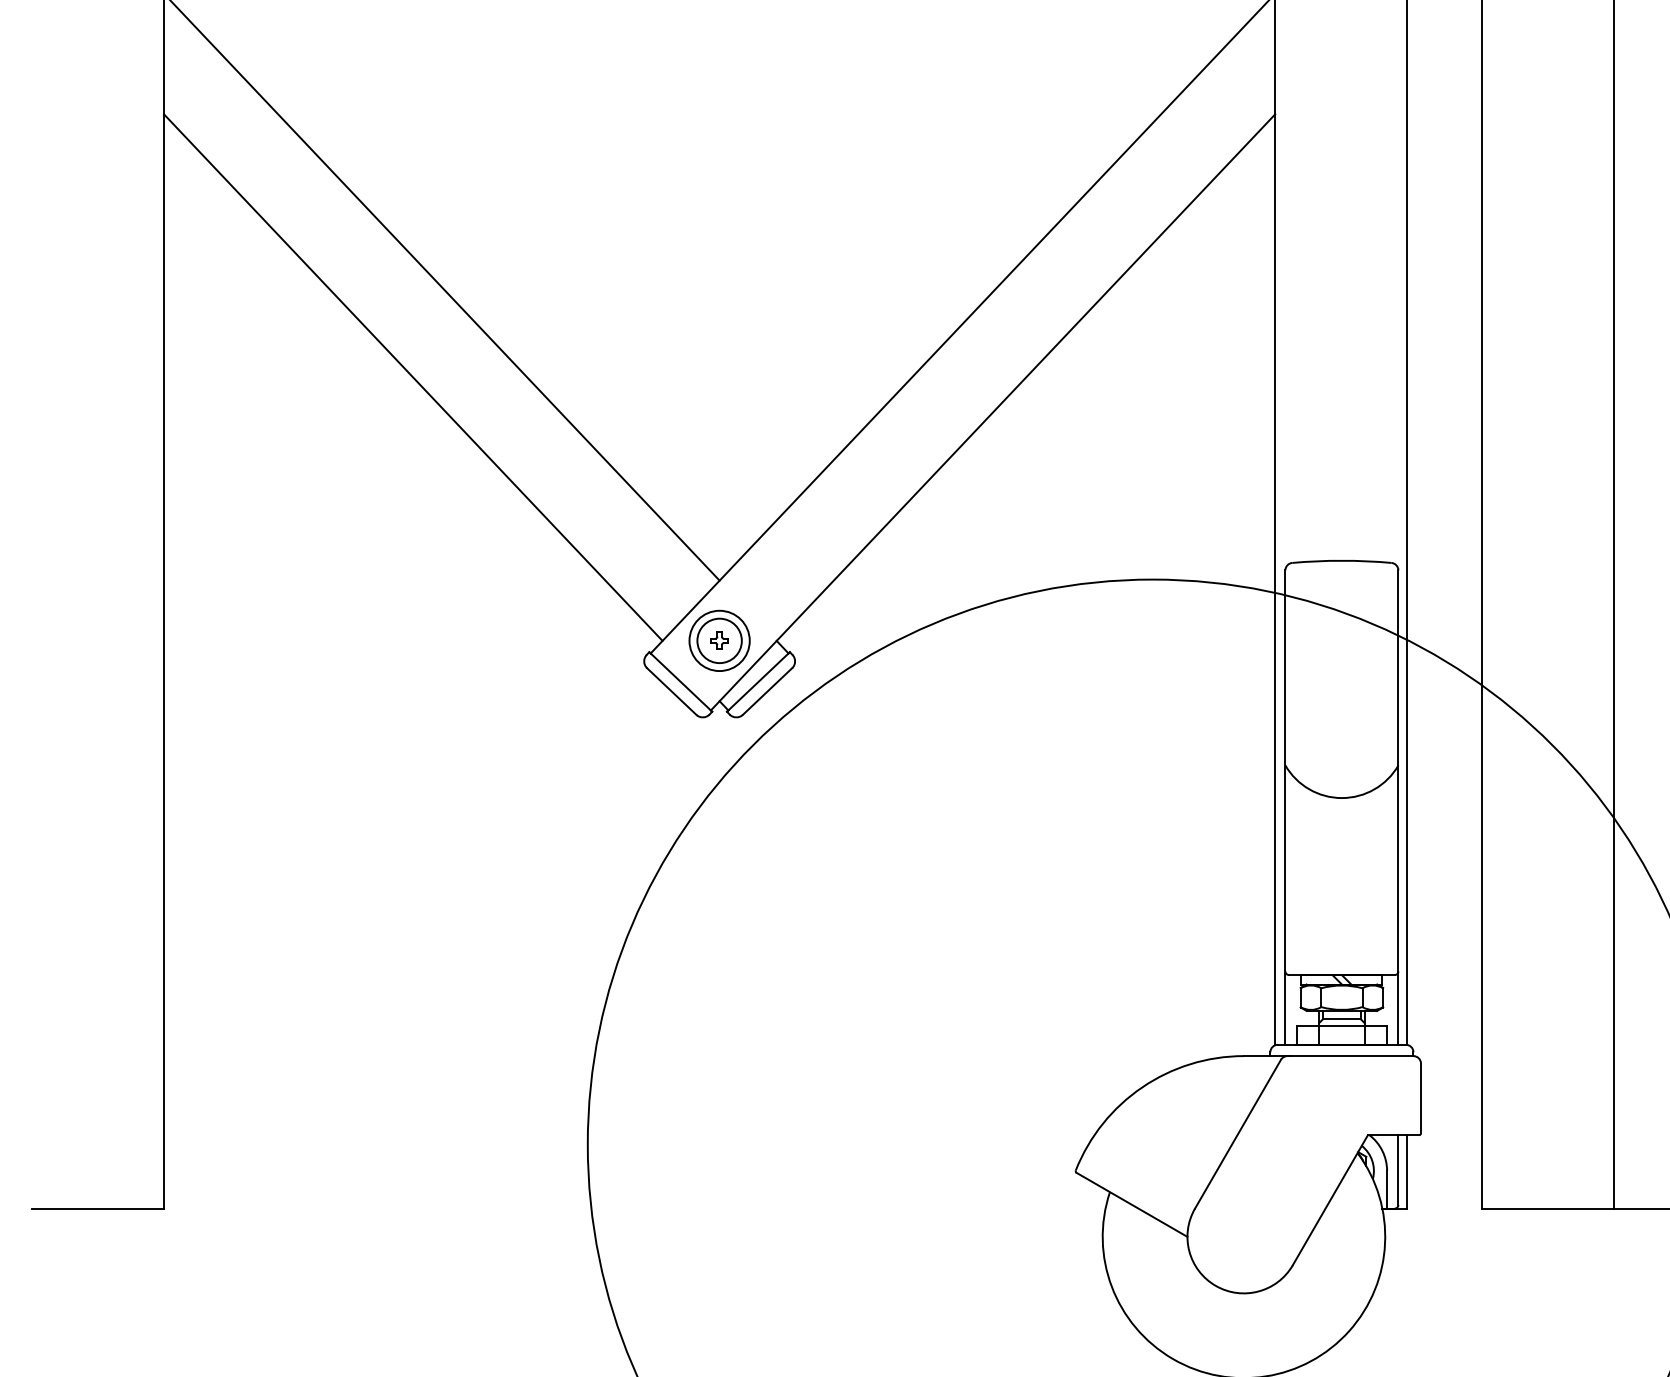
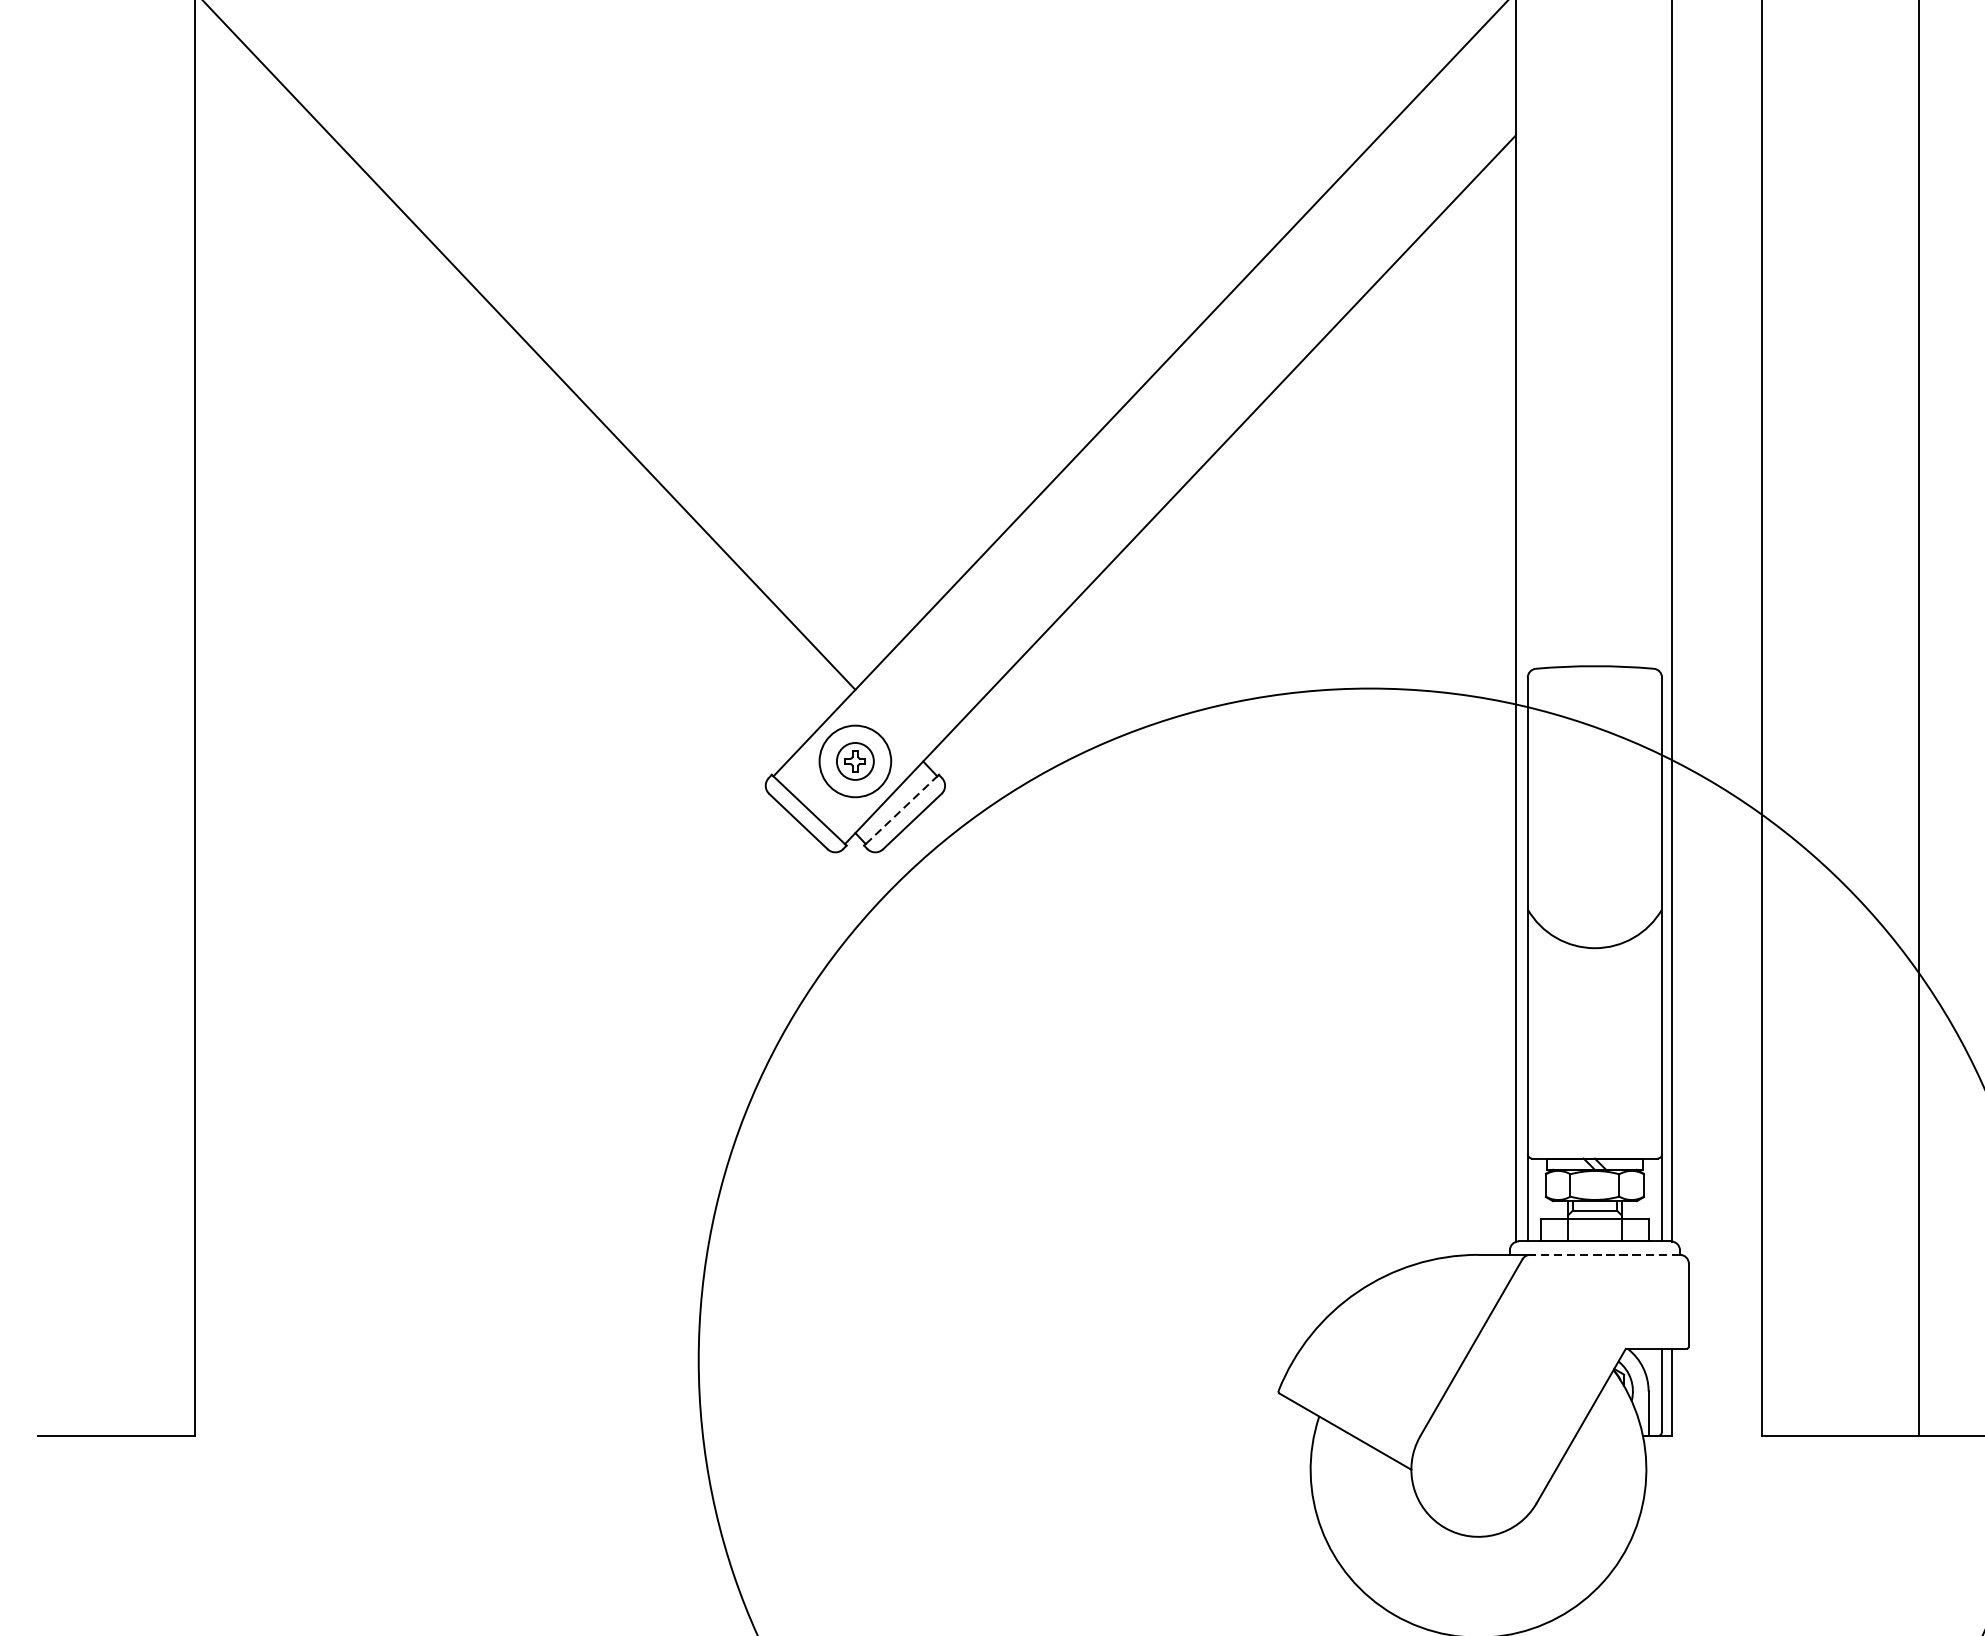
line: (413, 377) -> (491, 448), removed
circle: (719, 640) -> (855, 760), size x0.7
line: (758, 681) -> (901, 809), solid -> dashed
line: (1350, 1056) -> (1605, 1255), solid -> dashed

